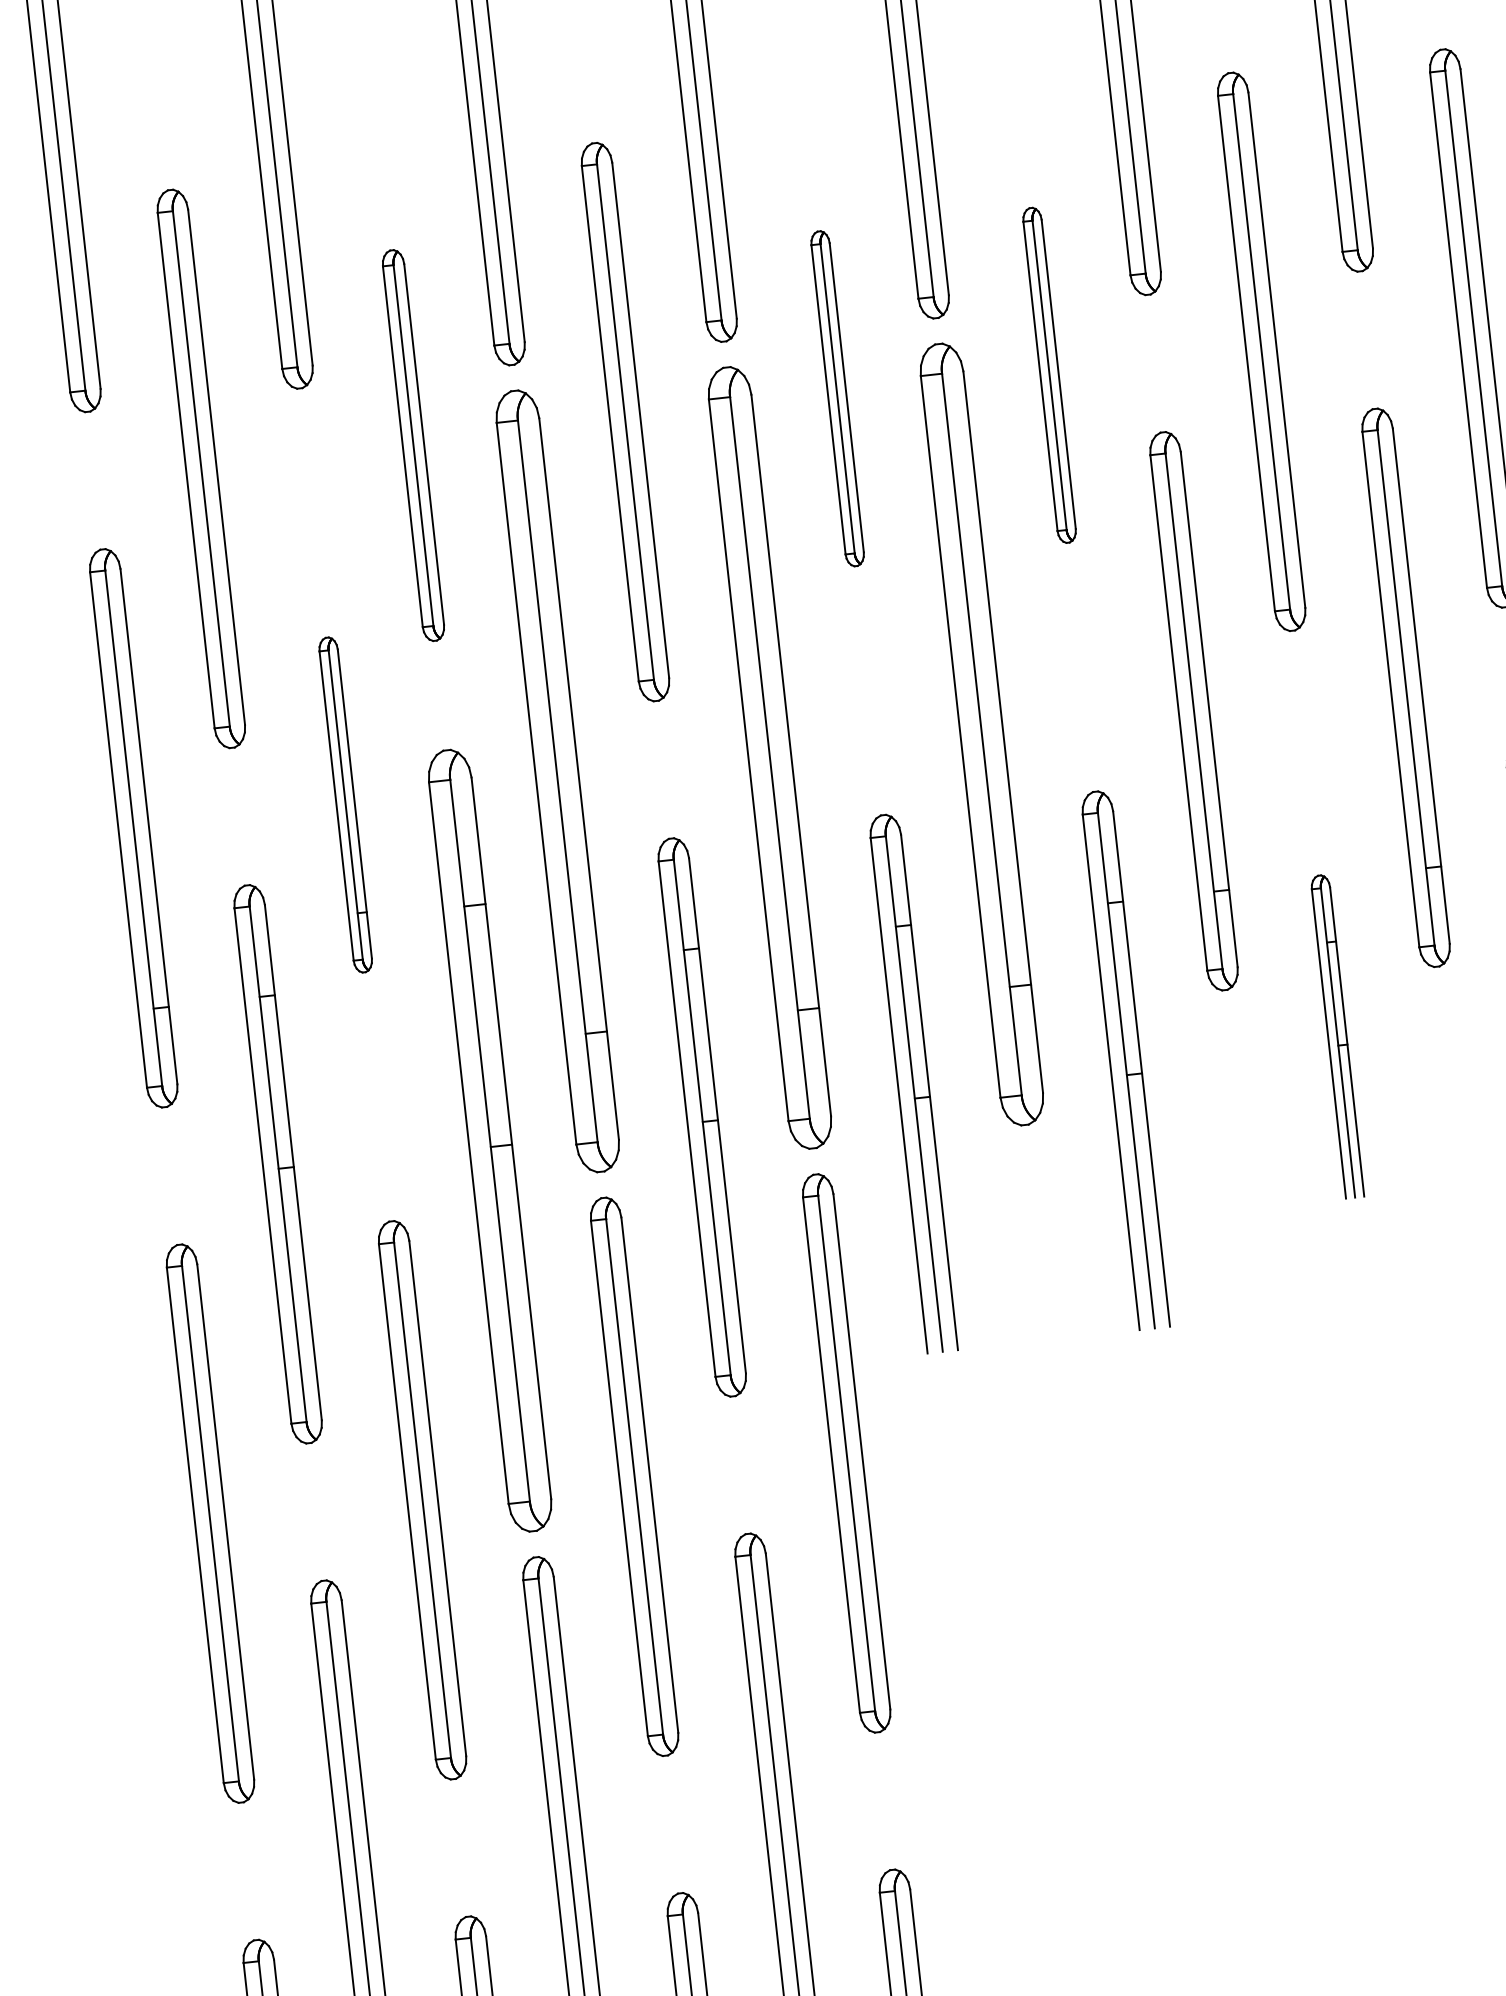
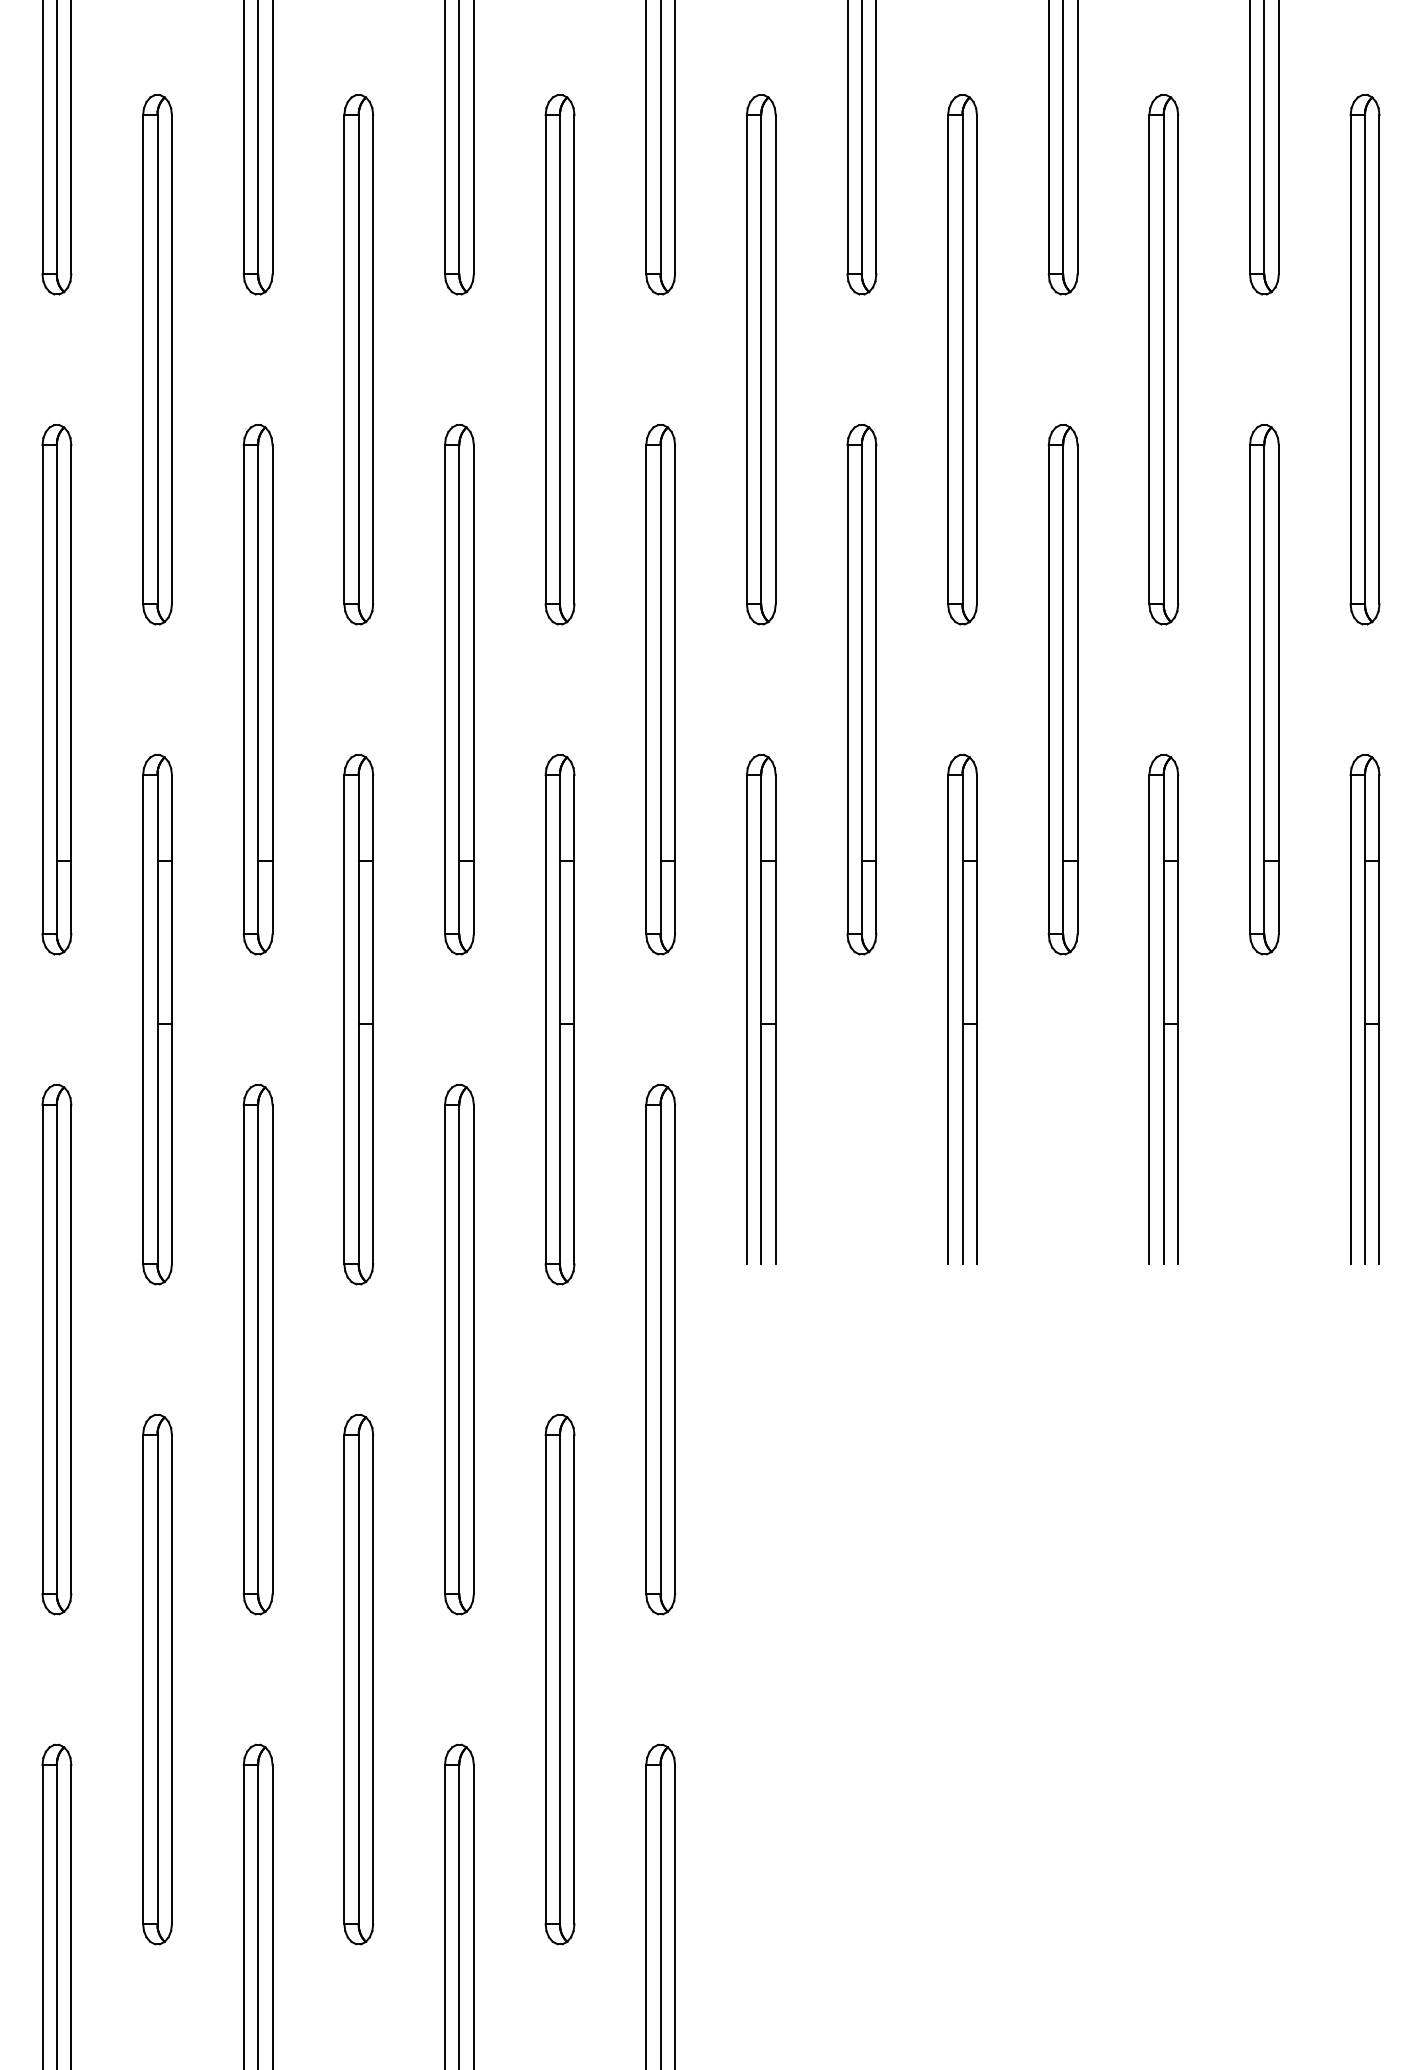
part: (1049, 375) -> (962, 359), size x1.67
part: (837, 398) -> (761, 359), size x1.67
part: (413, 445) -> (358, 359), size x1.43
part: (981, 734) -> (861, 689), size x0.71
part: (769, 757) -> (660, 689), size x0.71
part: (557, 781) -> (459, 689), size x0.71
part: (345, 804) -> (257, 689), size x1.67
part: (1336, 1036) -> (1163, 1009), size x1.67
part: (489, 1140) -> (358, 1019), size x0.71

